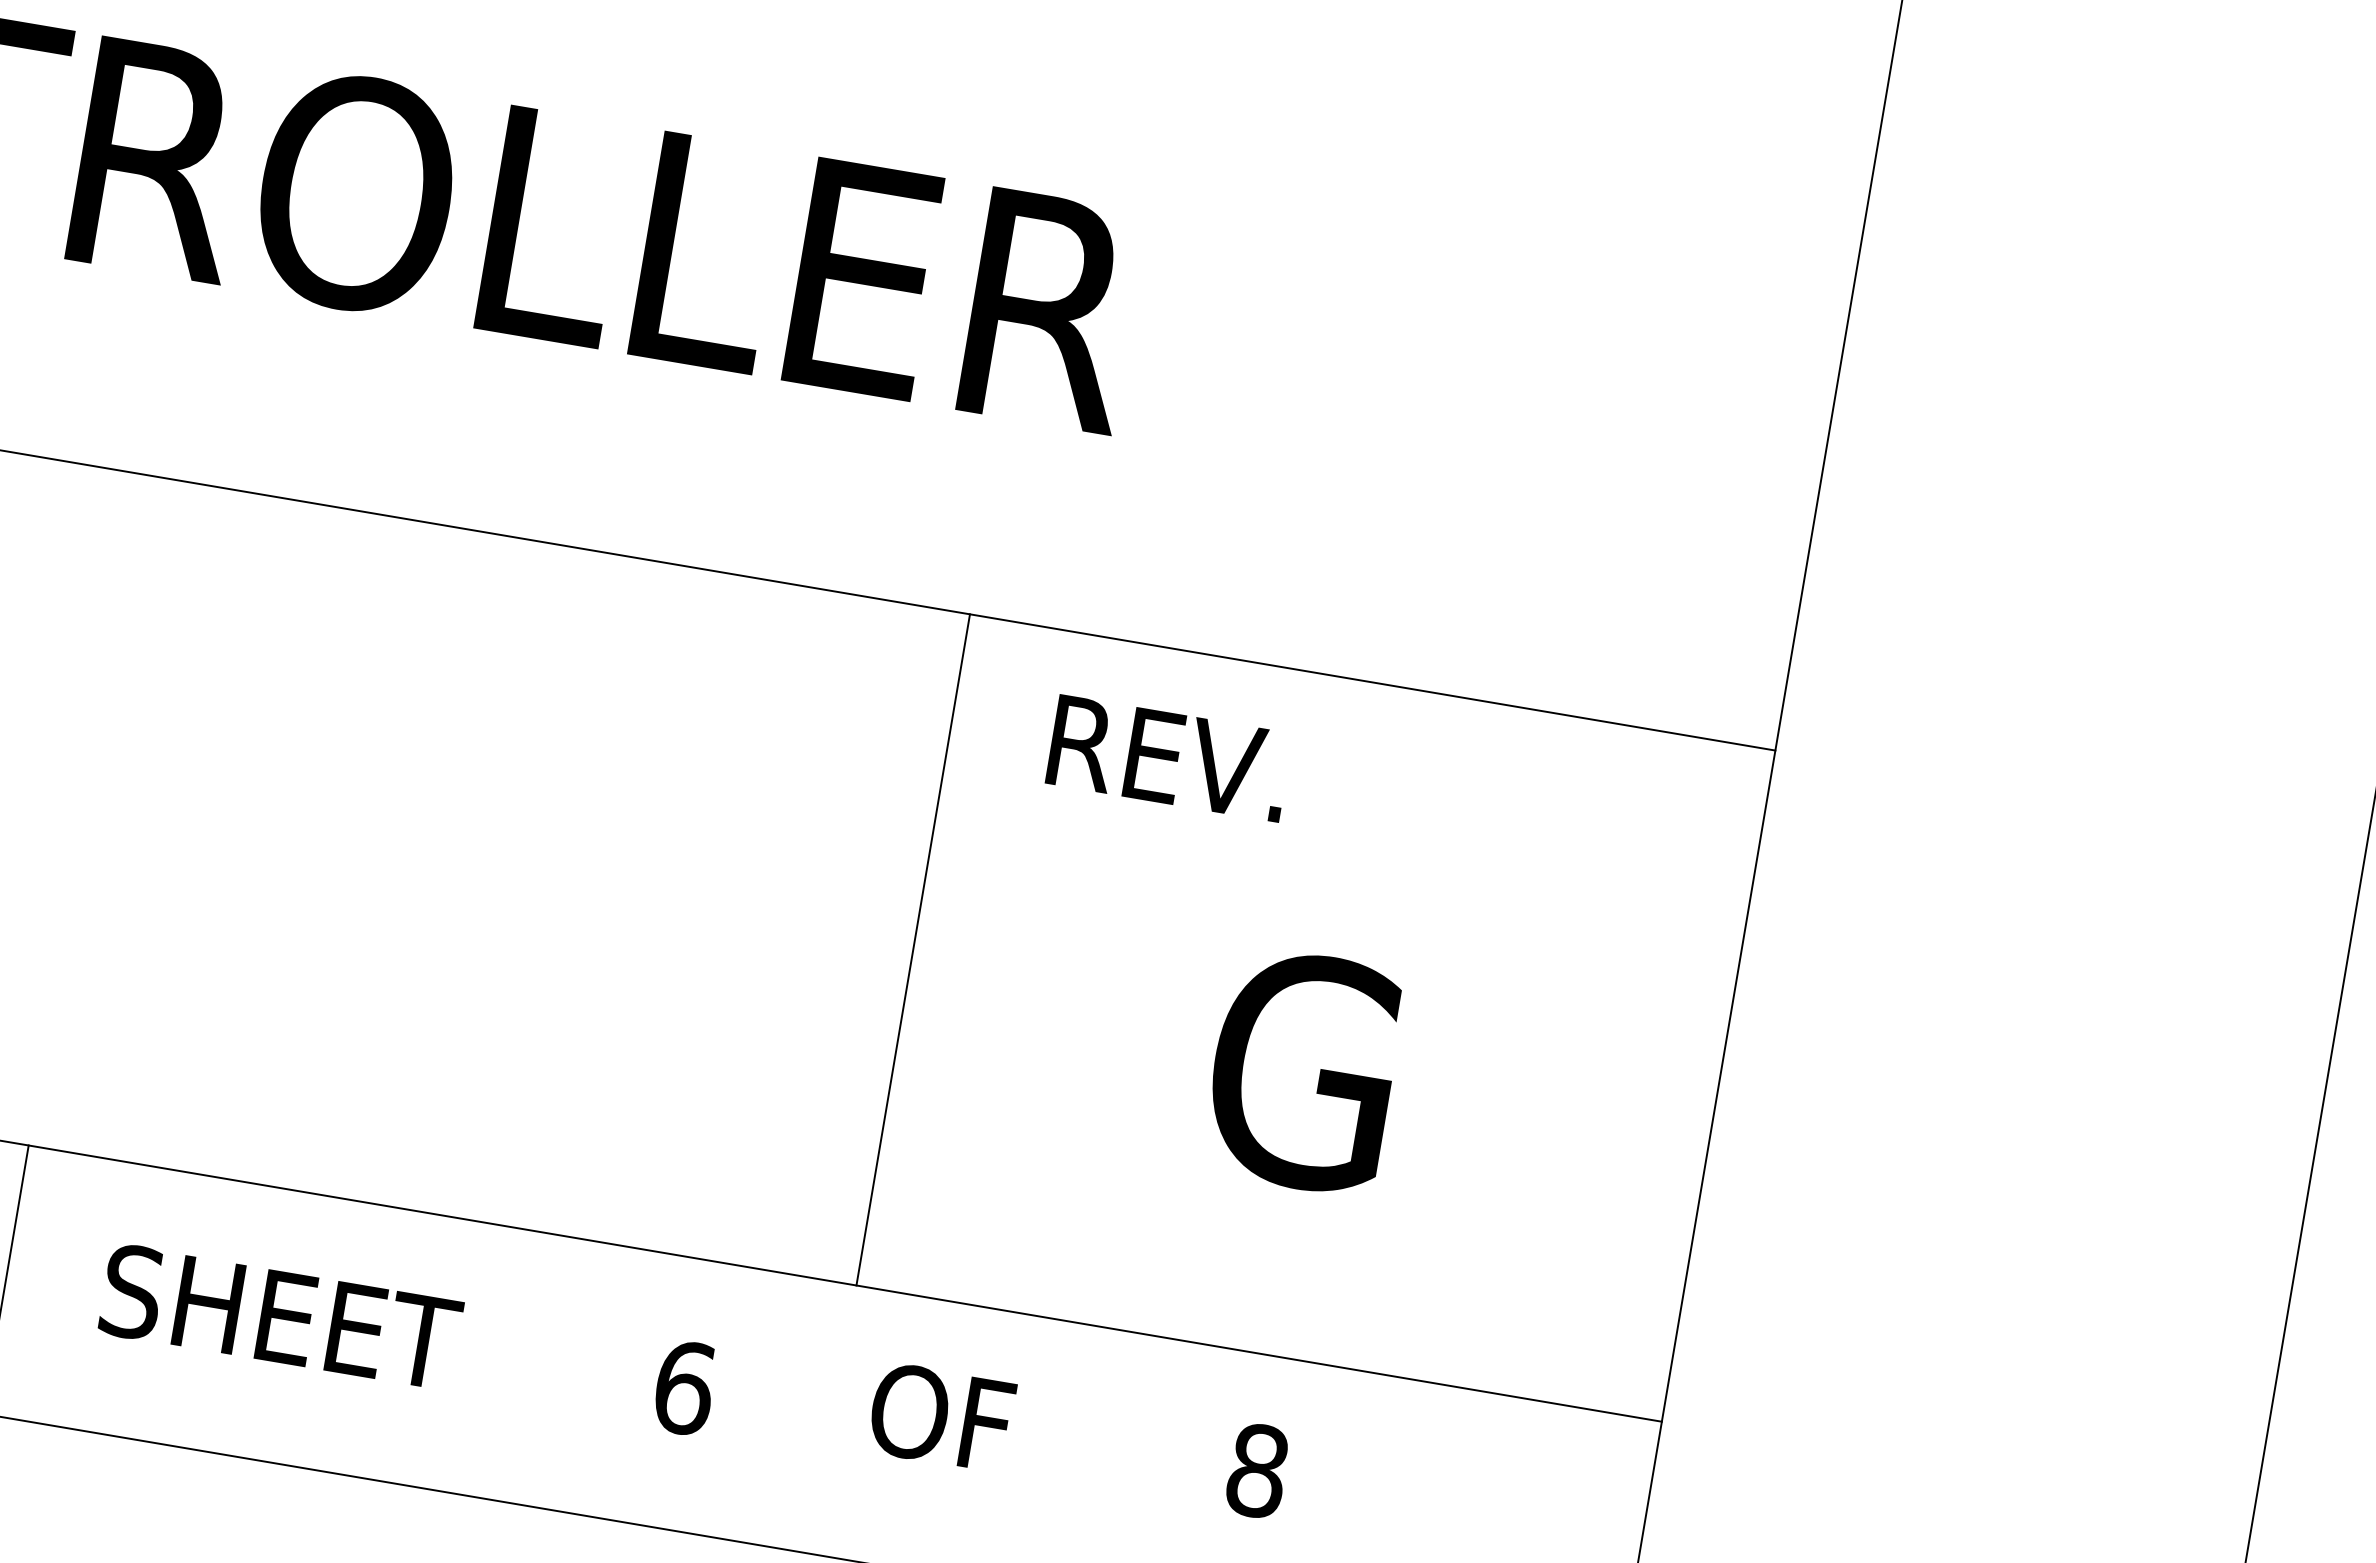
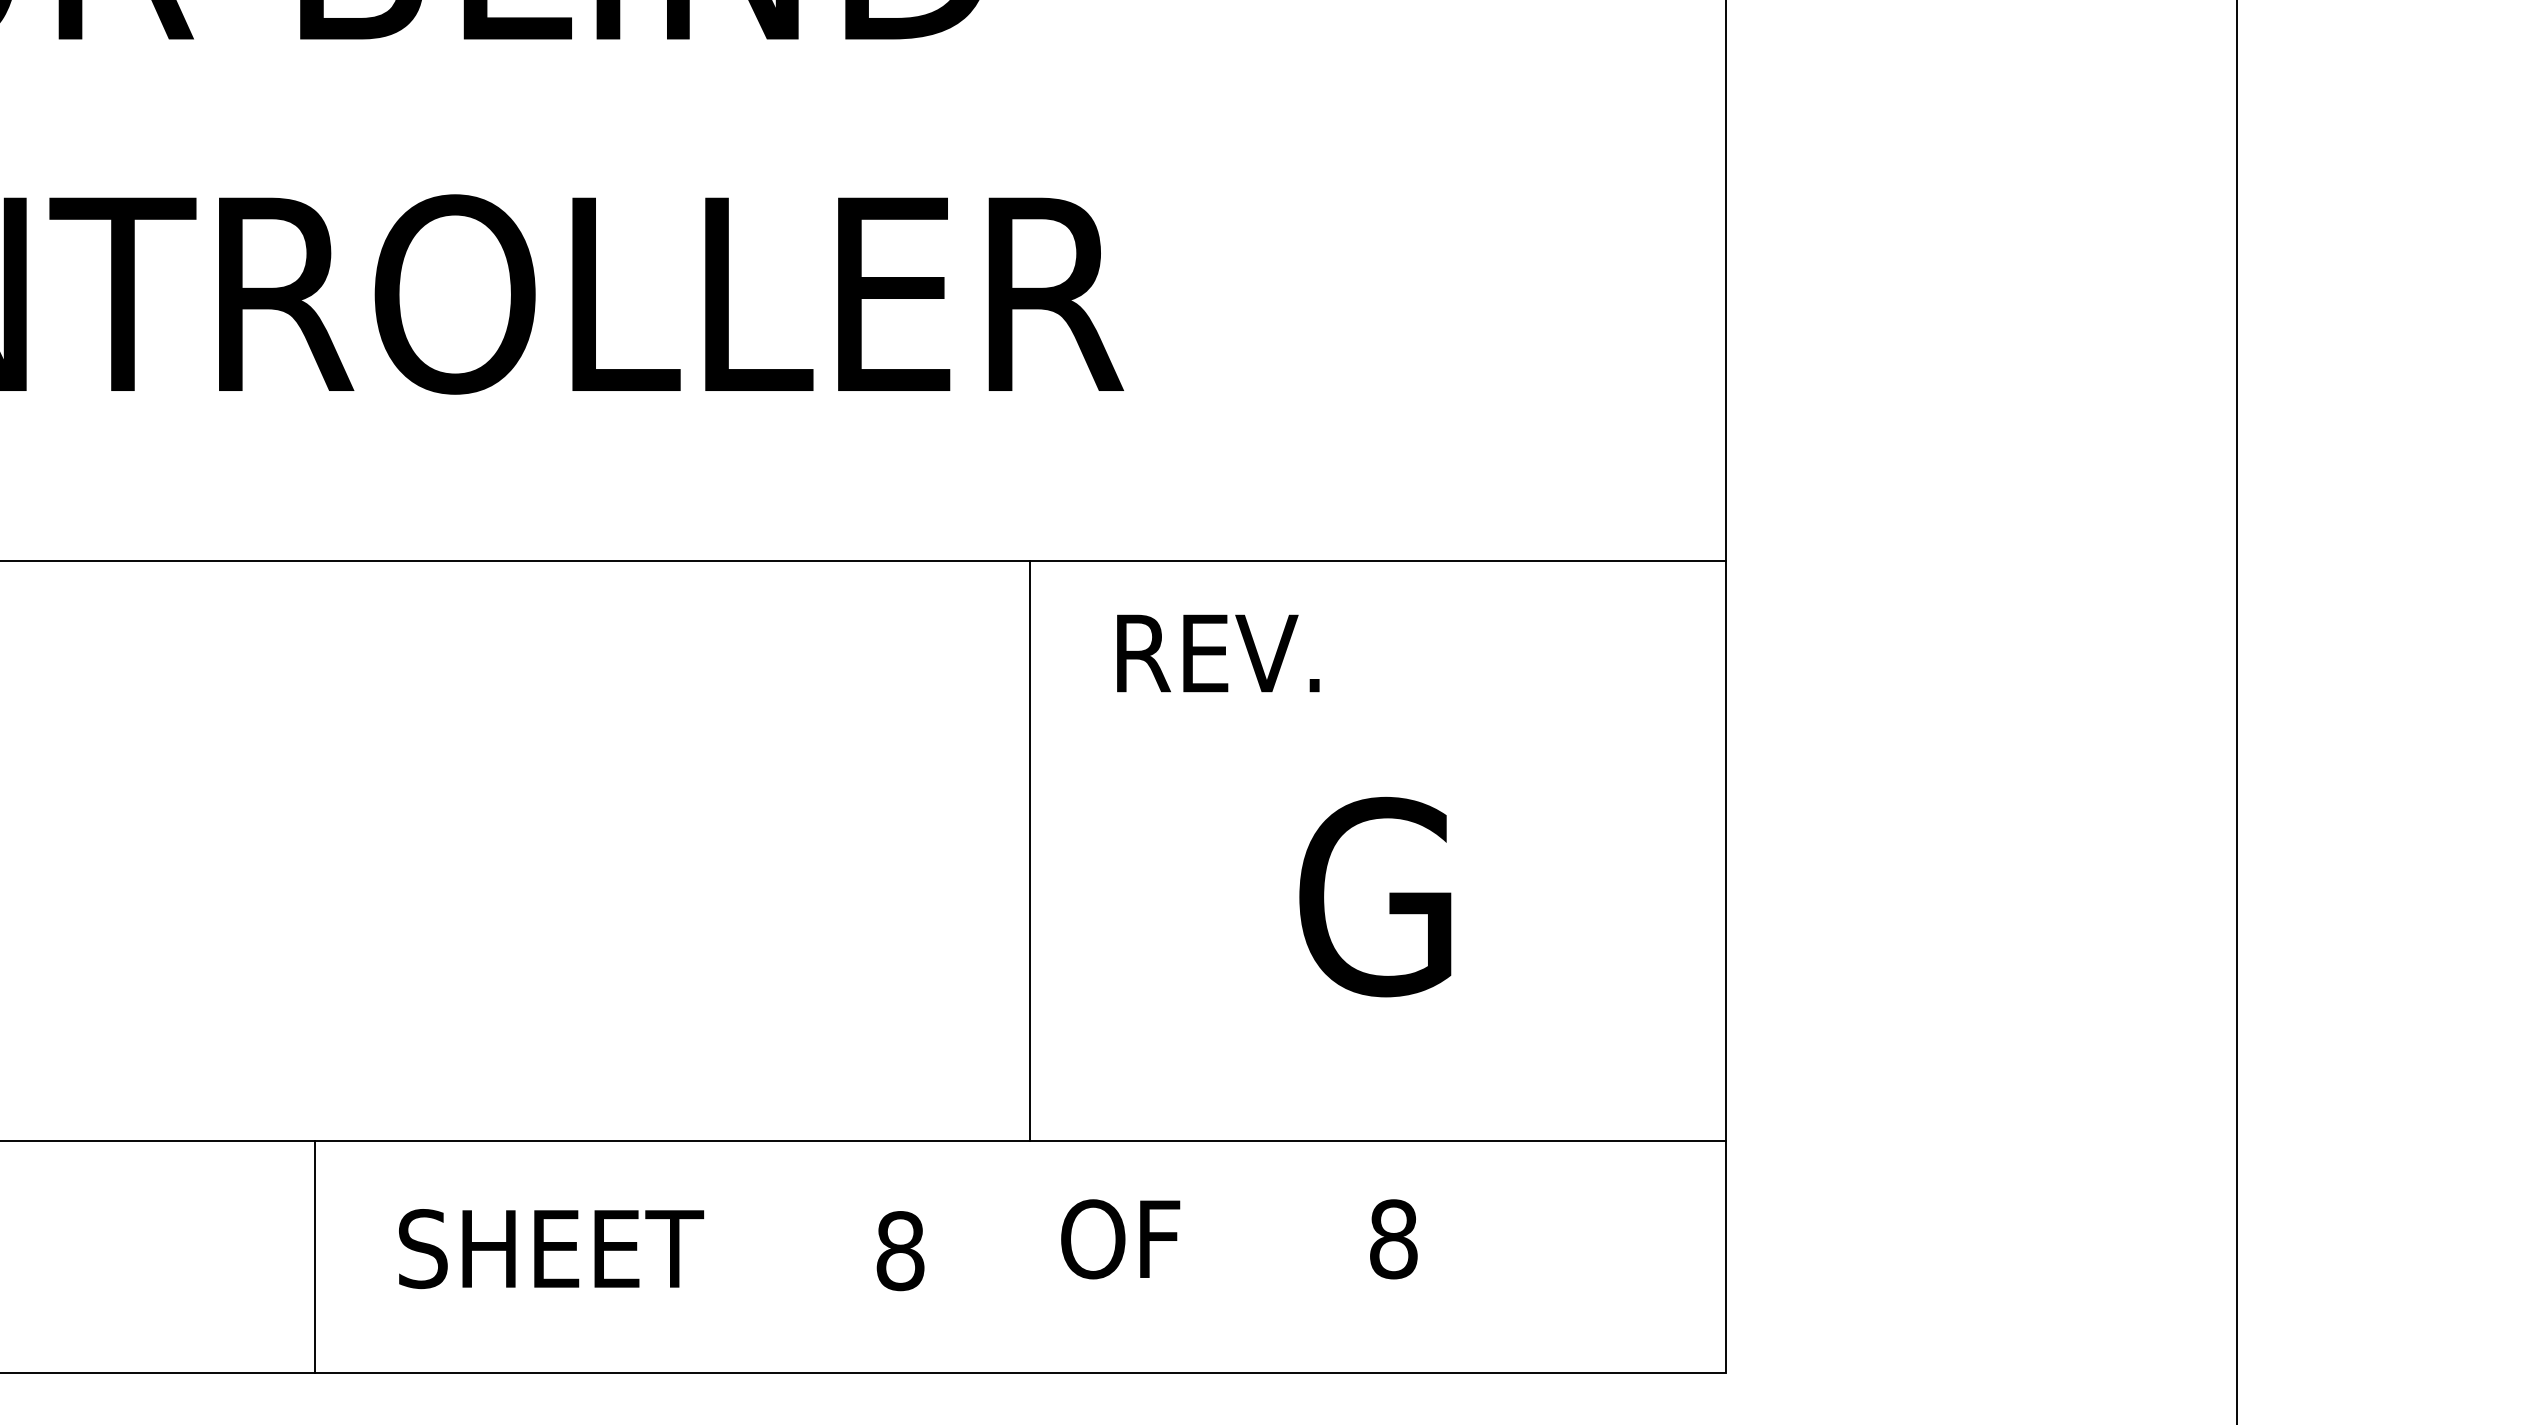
text: (684, 1388) -> (900, 1251), 6 -> 8

